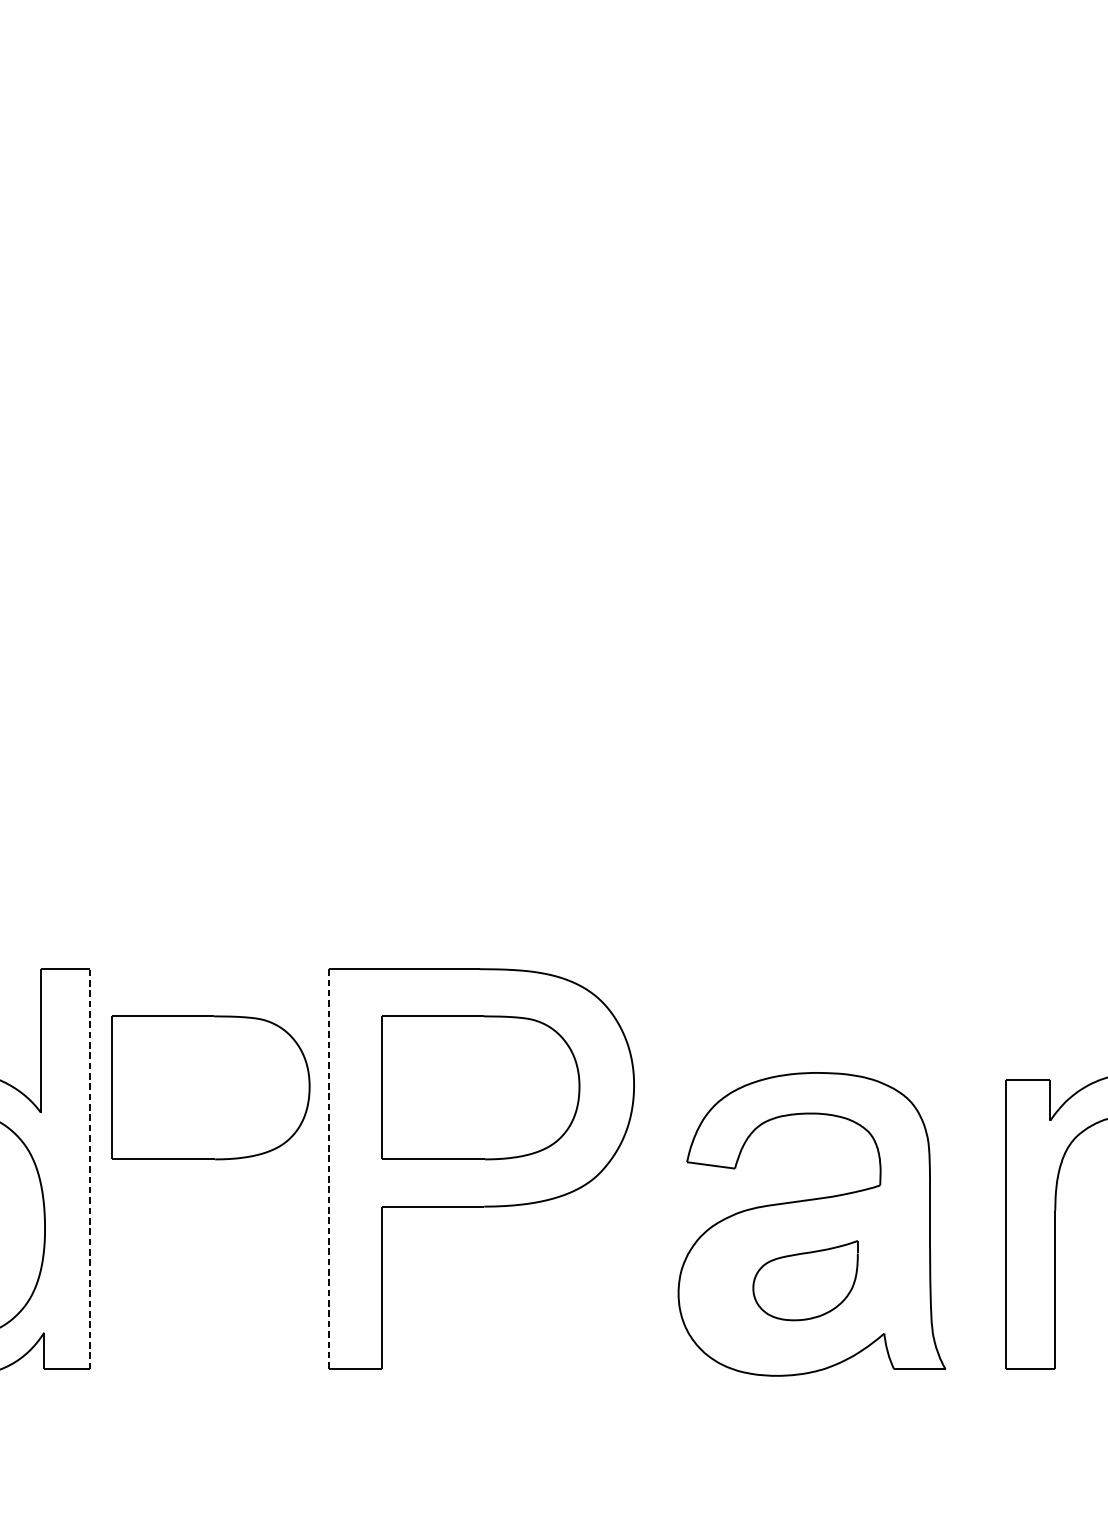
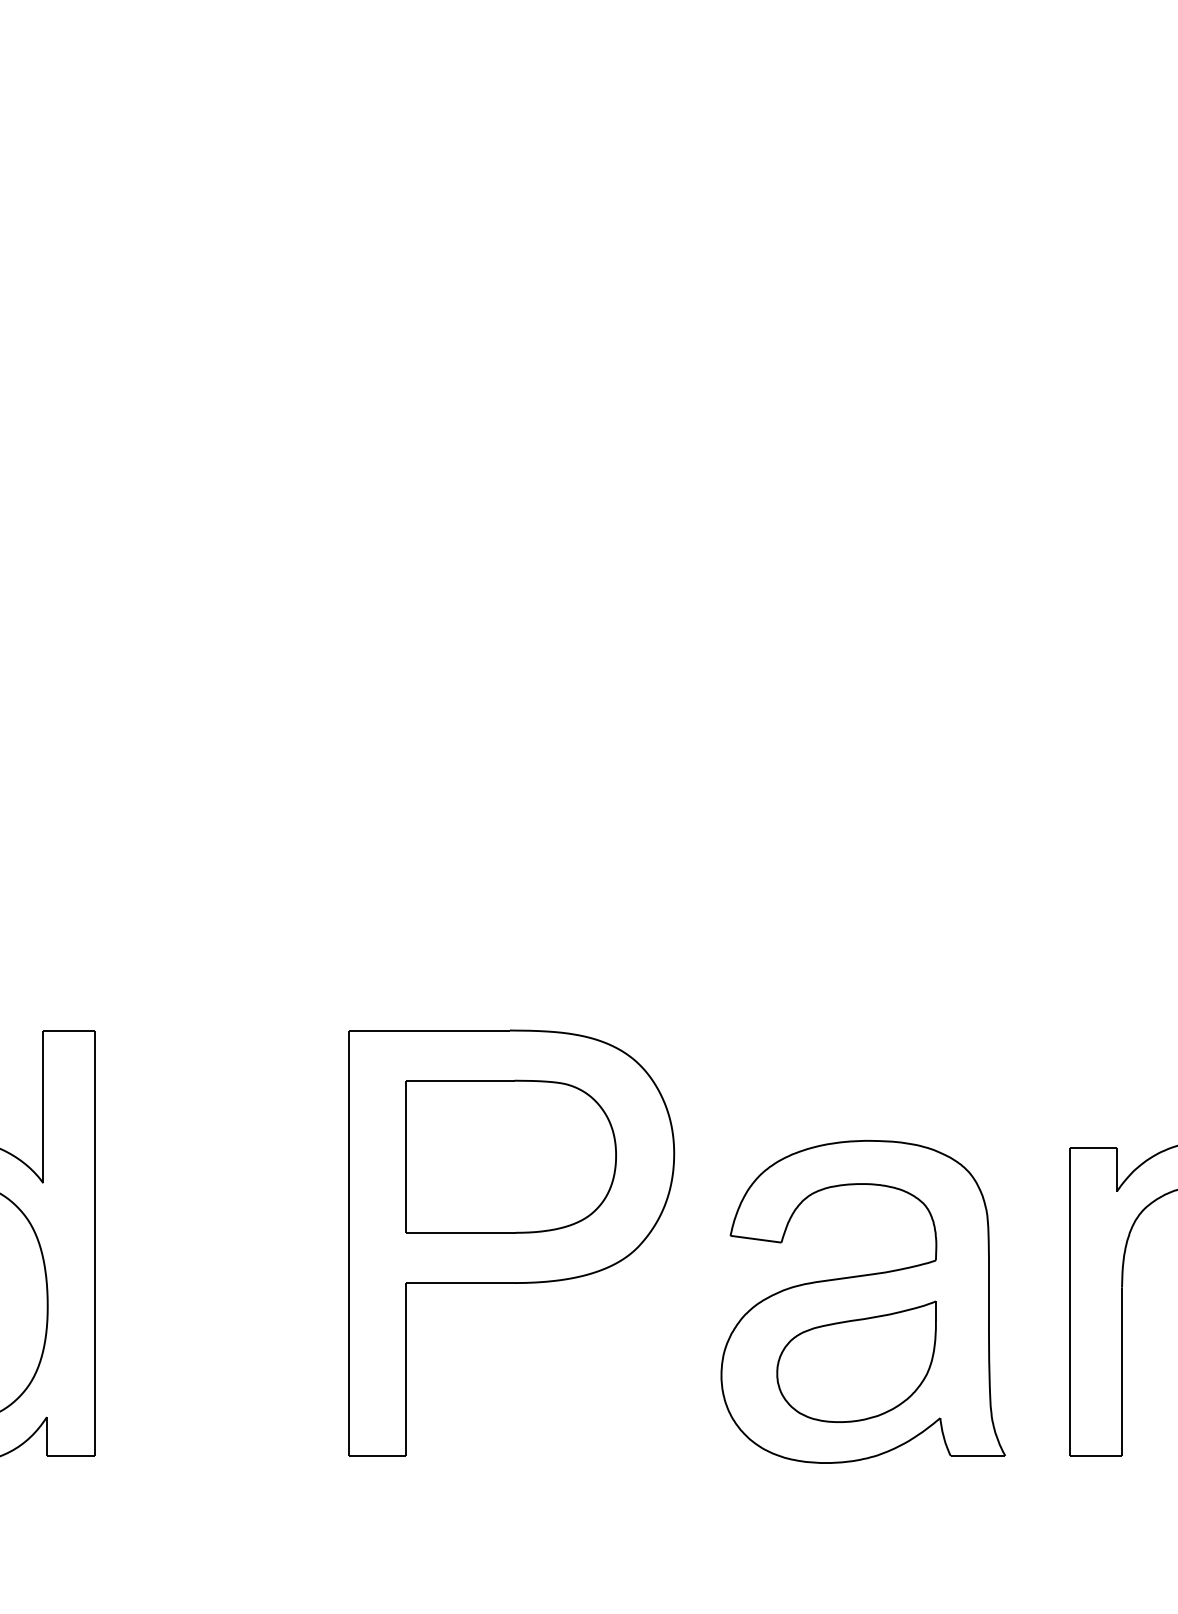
part: (210, 1087) -> (223, 1156), removed
line: (89, 1169) -> (95, 1243), dashed -> solid
line: (328, 1169) -> (349, 1243), dashed -> solid
part: (805, 1280) -> (856, 1361), size x1.43

